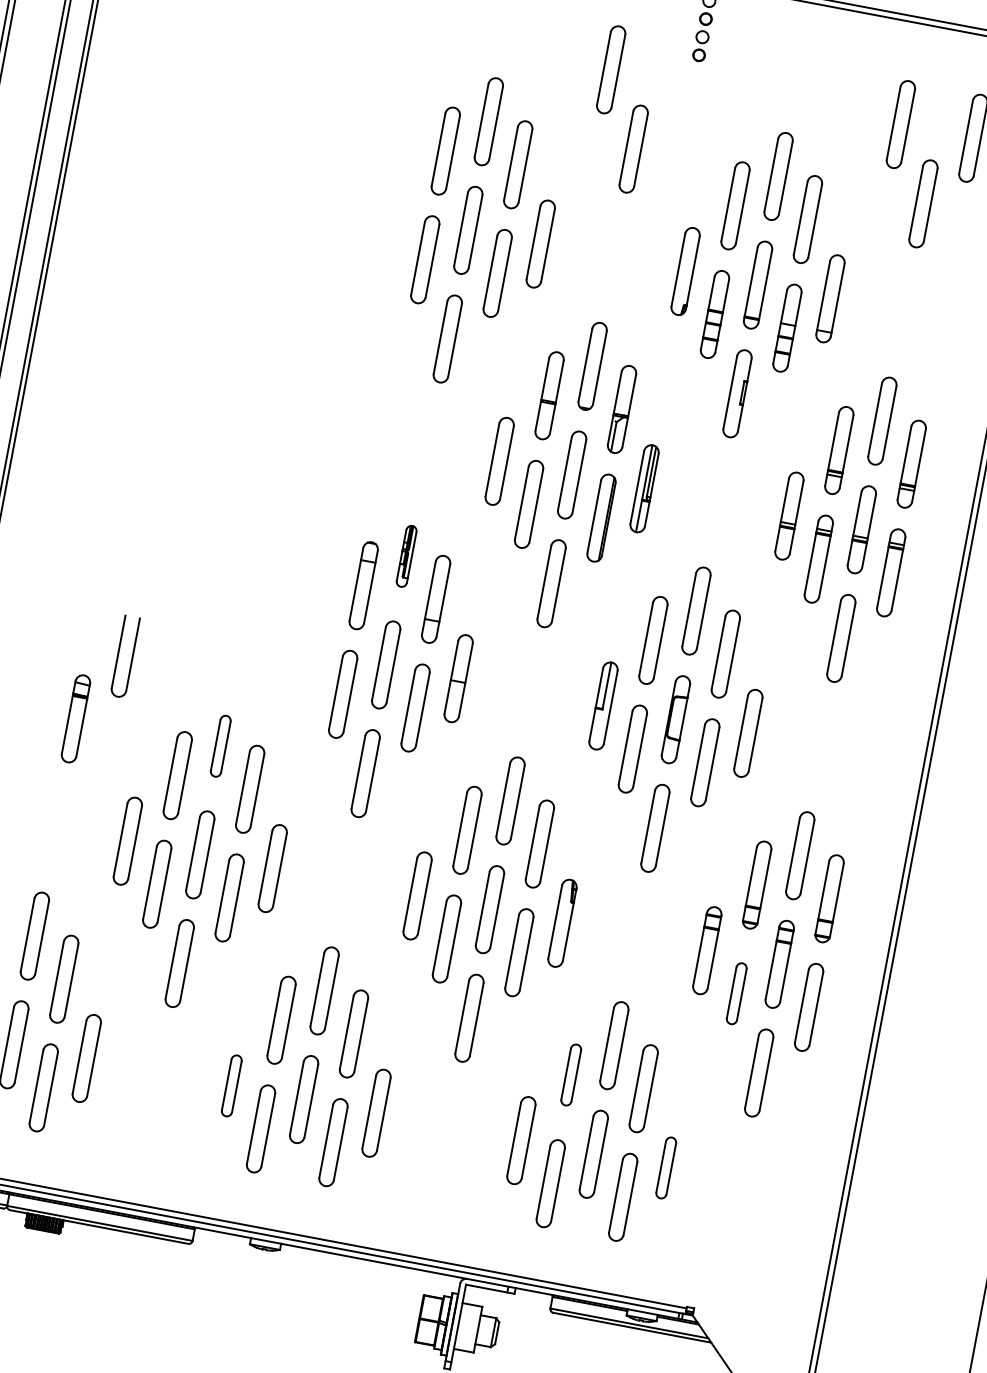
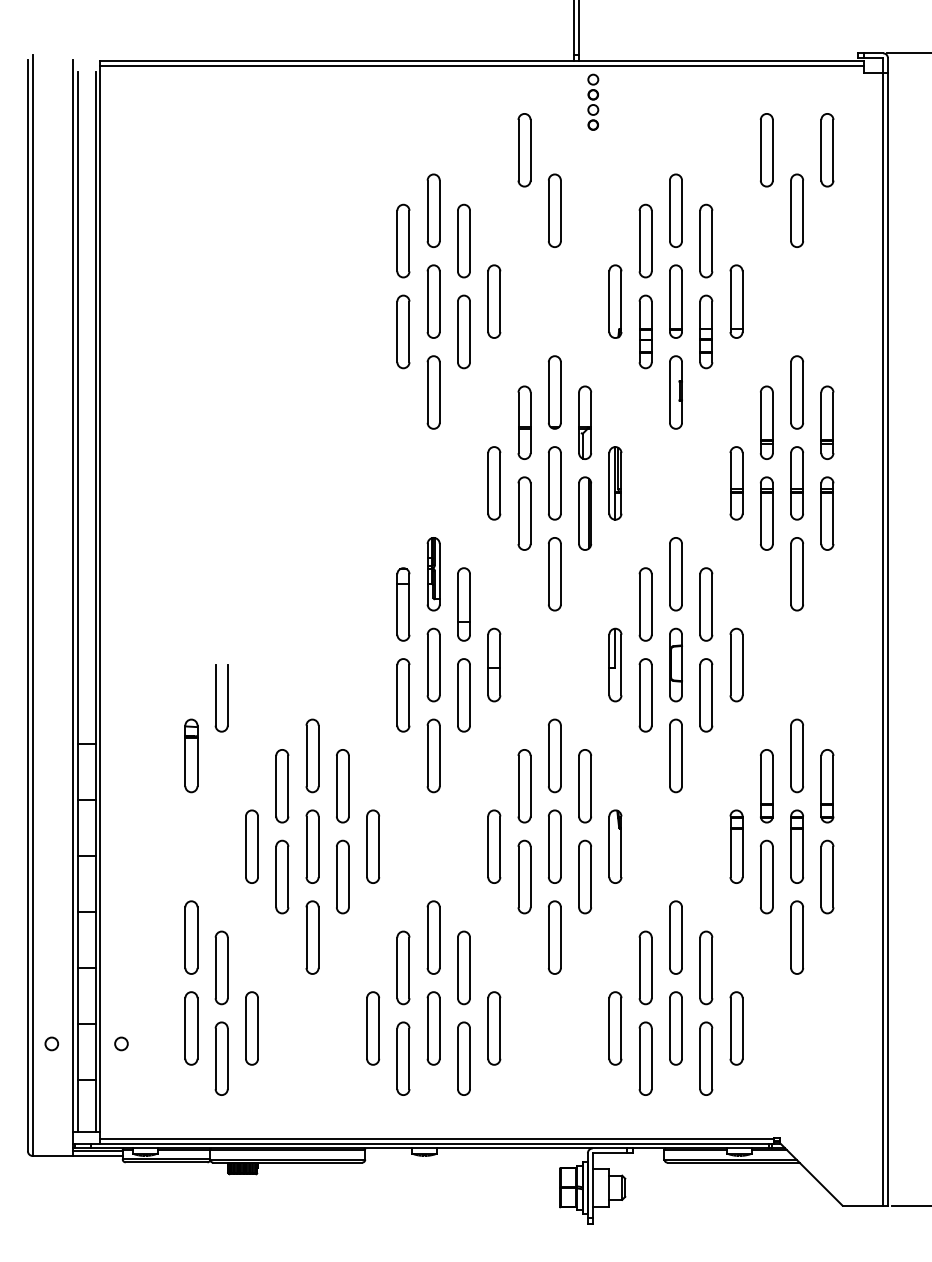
part: (406, 556) -> (433, 574), size x1.43
part: (220, 745) -> (312, 755), size x1.43
part: (736, 992) -> (766, 876), size x1.43
part: (571, 1074) -> (645, 967), size x1.43
part: (232, 1085) -> (373, 1028), size x1.43
part: (666, 1167) -> (736, 1028), size x1.43

